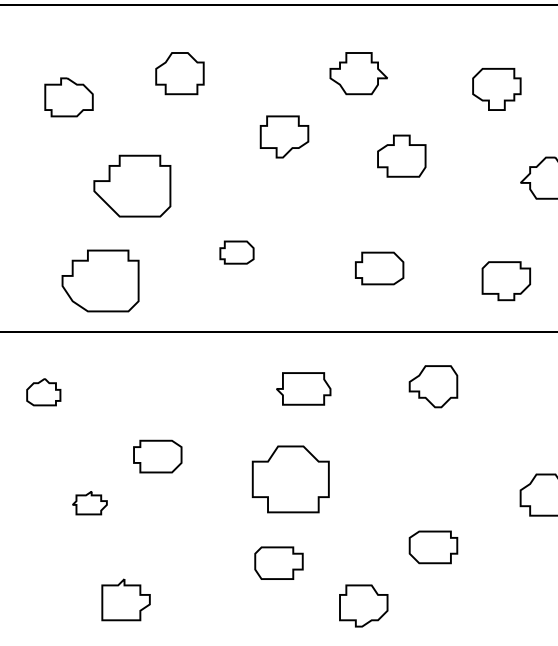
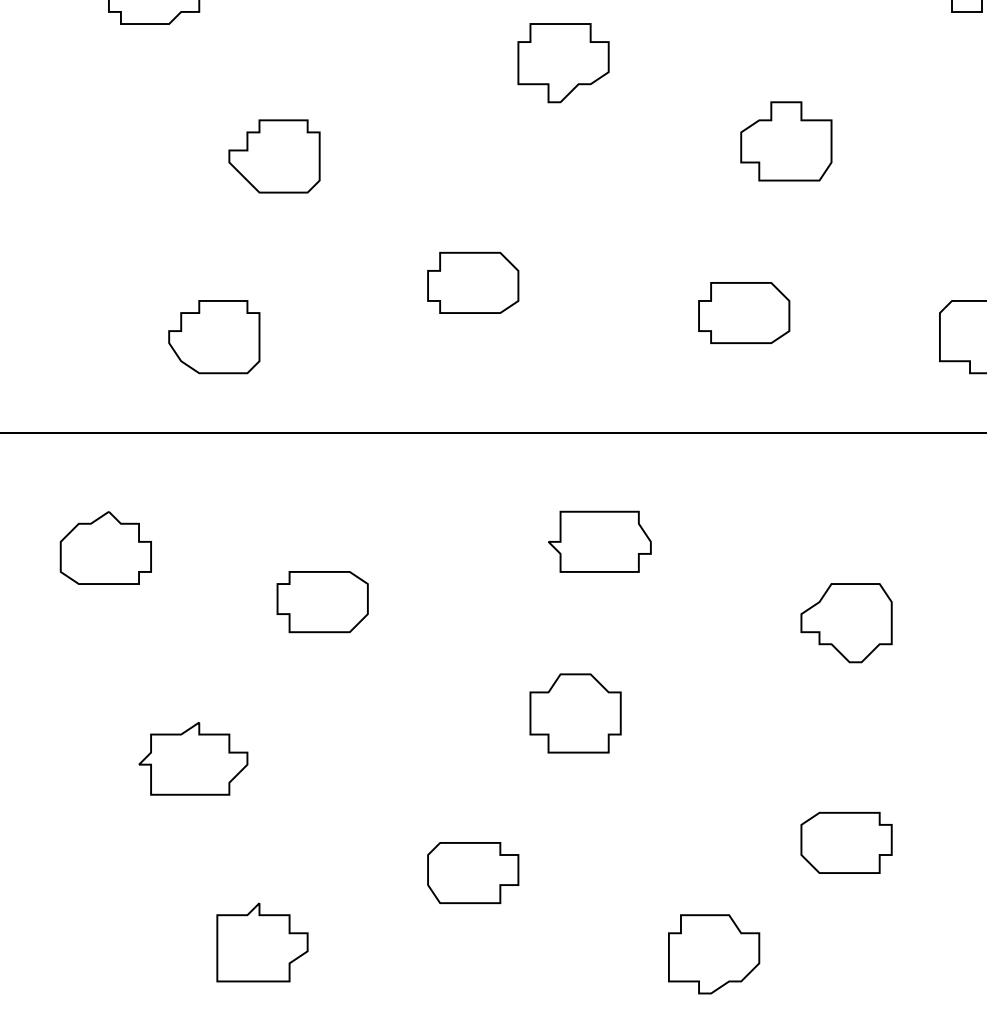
part: (401, 155) -> (785, 140), moved
part: (132, 185) -> (274, 155), size x0.62
part: (236, 252) -> (472, 282), size x1.43
part: (100, 281) -> (213, 337), size x0.62
part: (433, 386) -> (846, 622), moved
part: (43, 391) -> (105, 546), size x1.43
part: (157, 456) -> (322, 601), moved
part: (290, 478) -> (574, 712), size x0.62
part: (89, 502) -> (192, 757), size x1.67
part: (278, 562) -> (472, 871), moved

